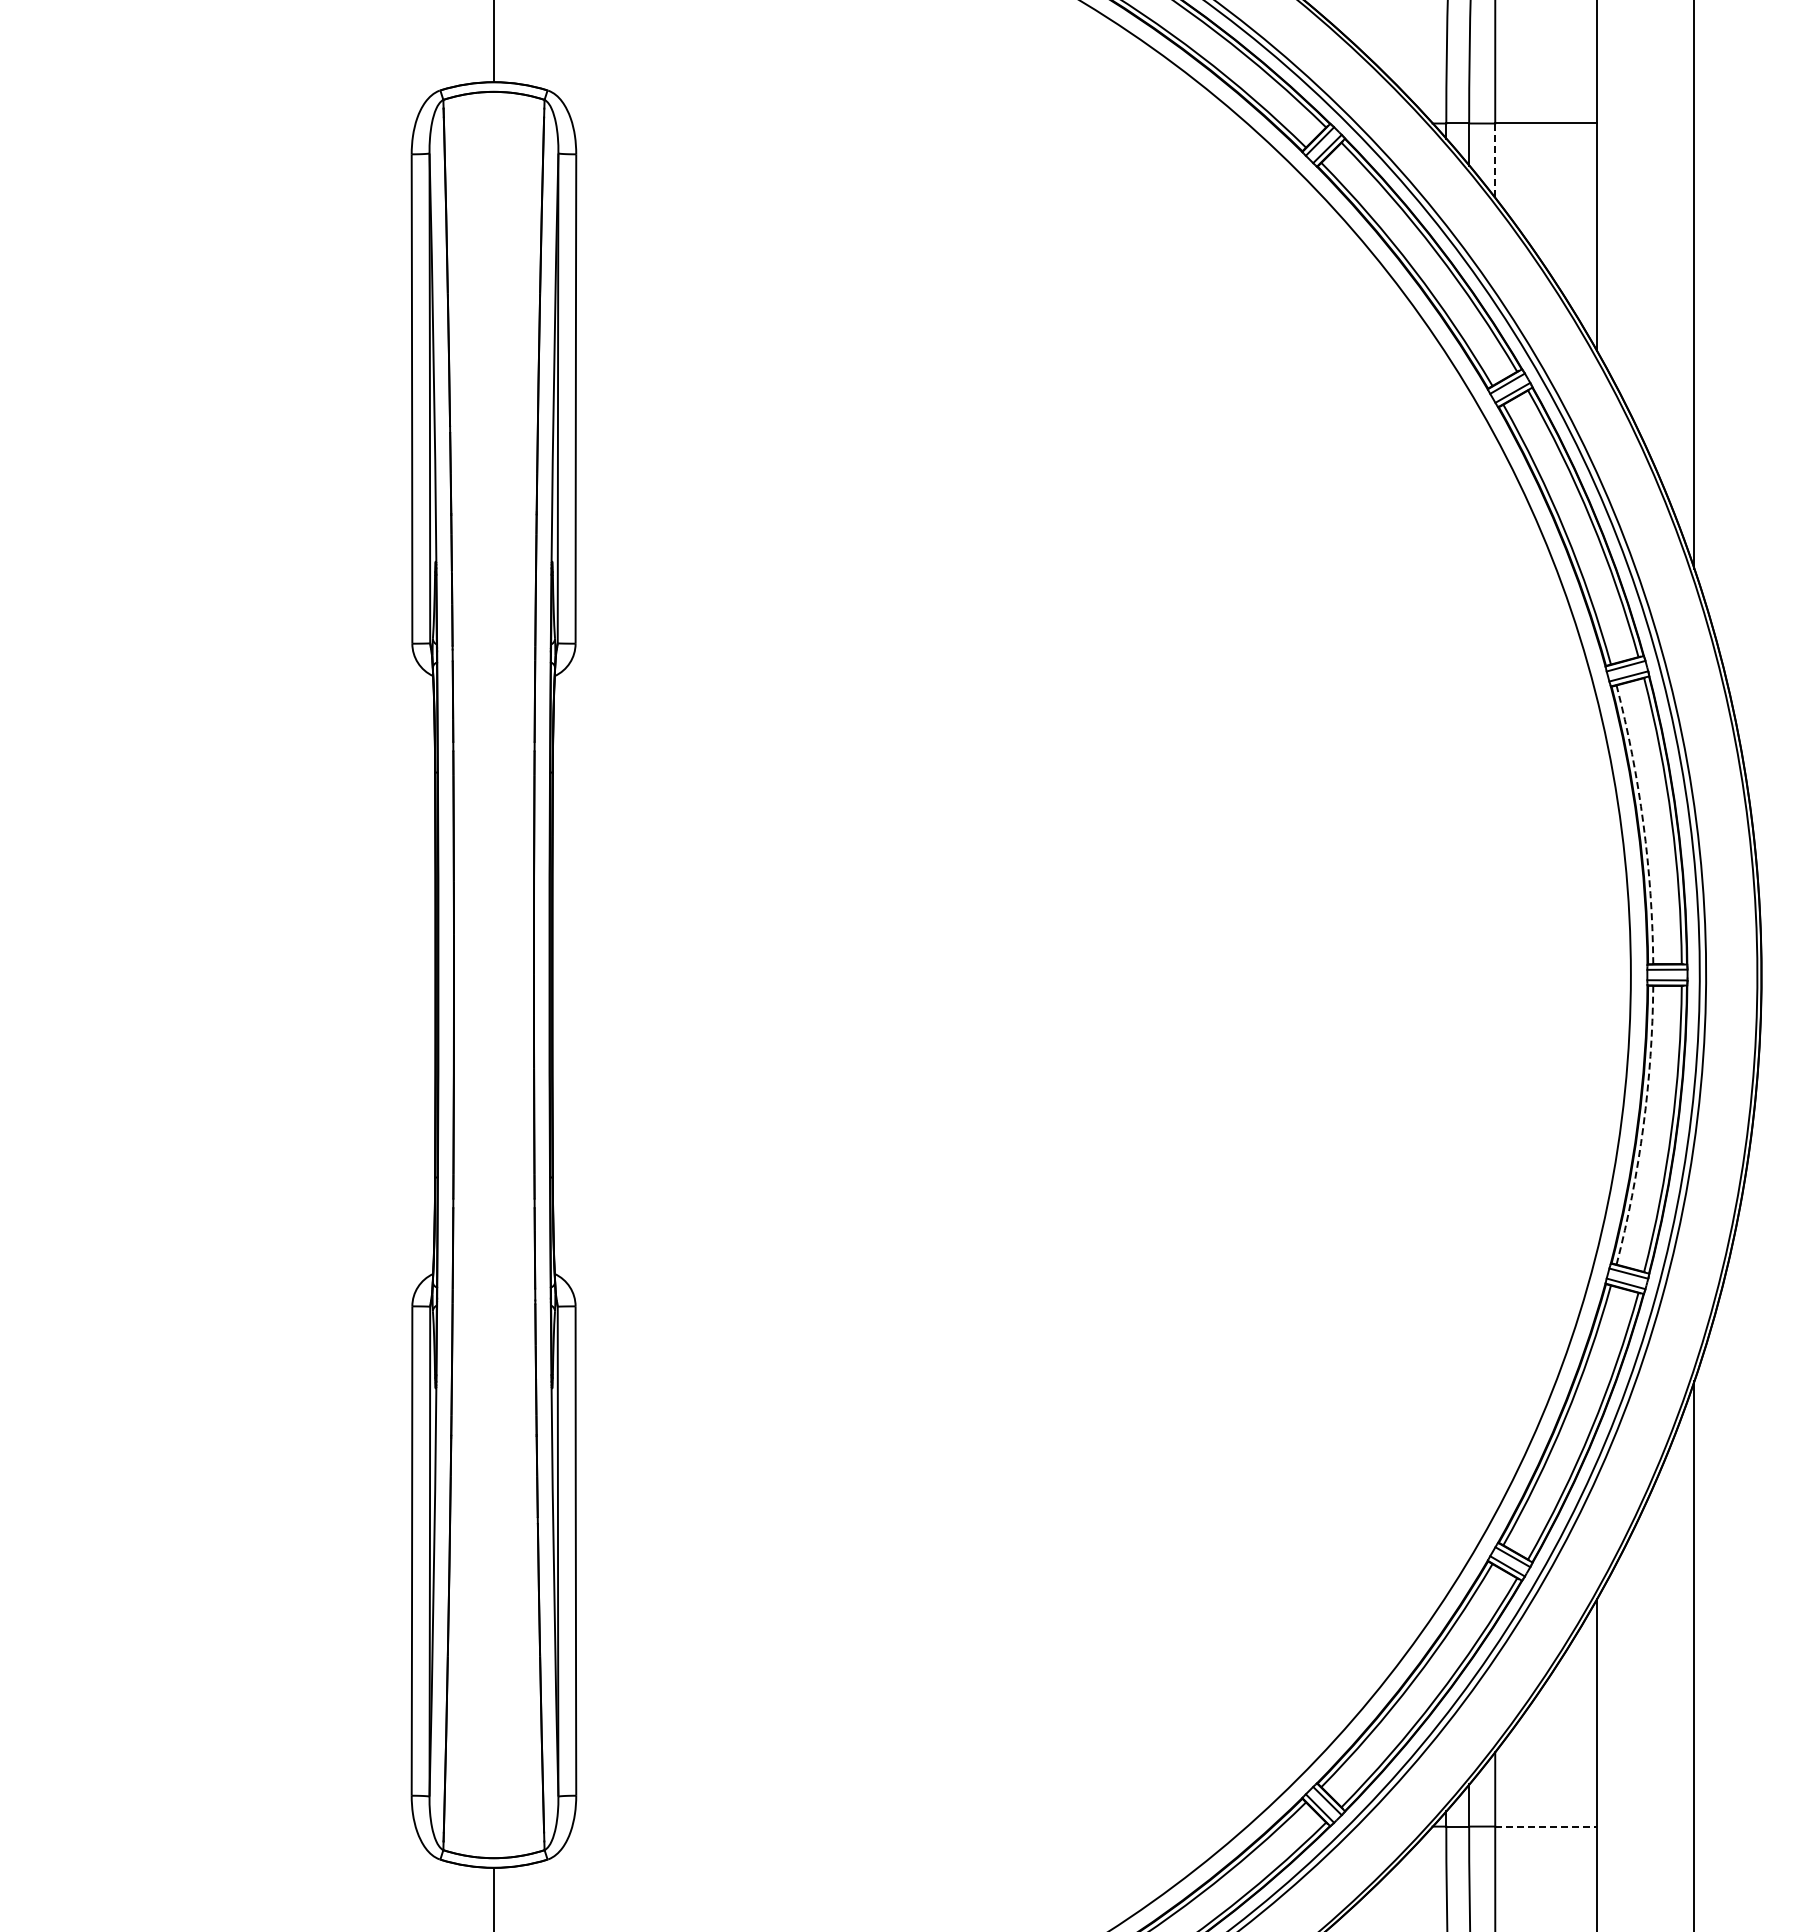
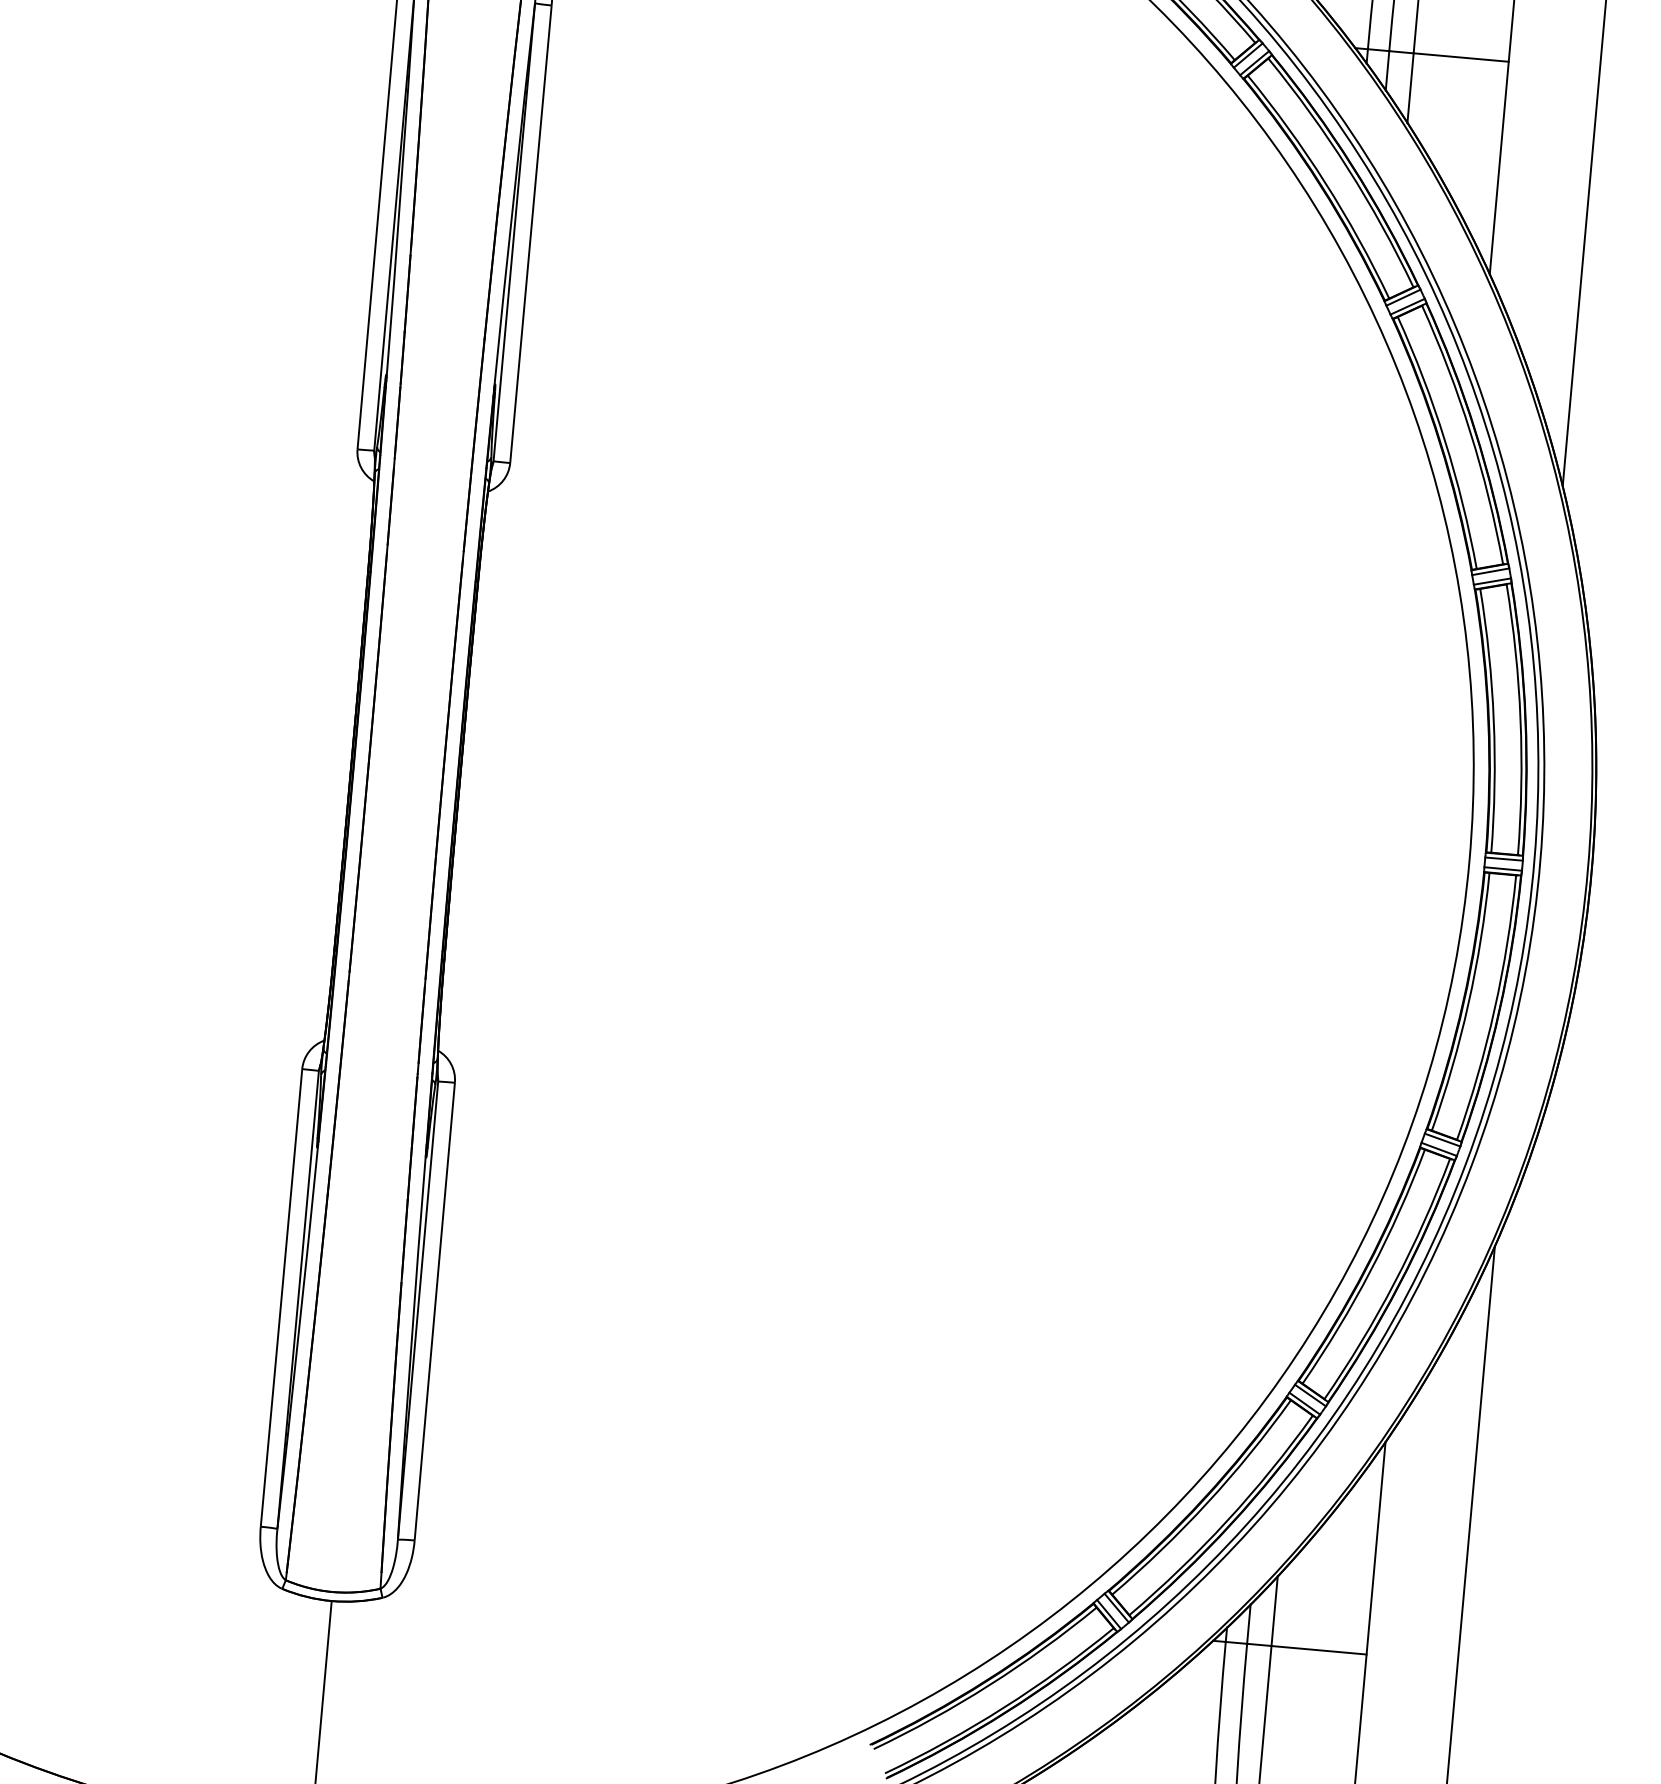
line: (1495, 161) -> (1410, 88), dashed -> solid
arc: (1643, 823) -> (1493, 720), dashed -> solid
arc: (1643, 1126) -> (1468, 1003), dashed -> solid
line: (1546, 1826) -> (1319, 1650), dashed -> solid

